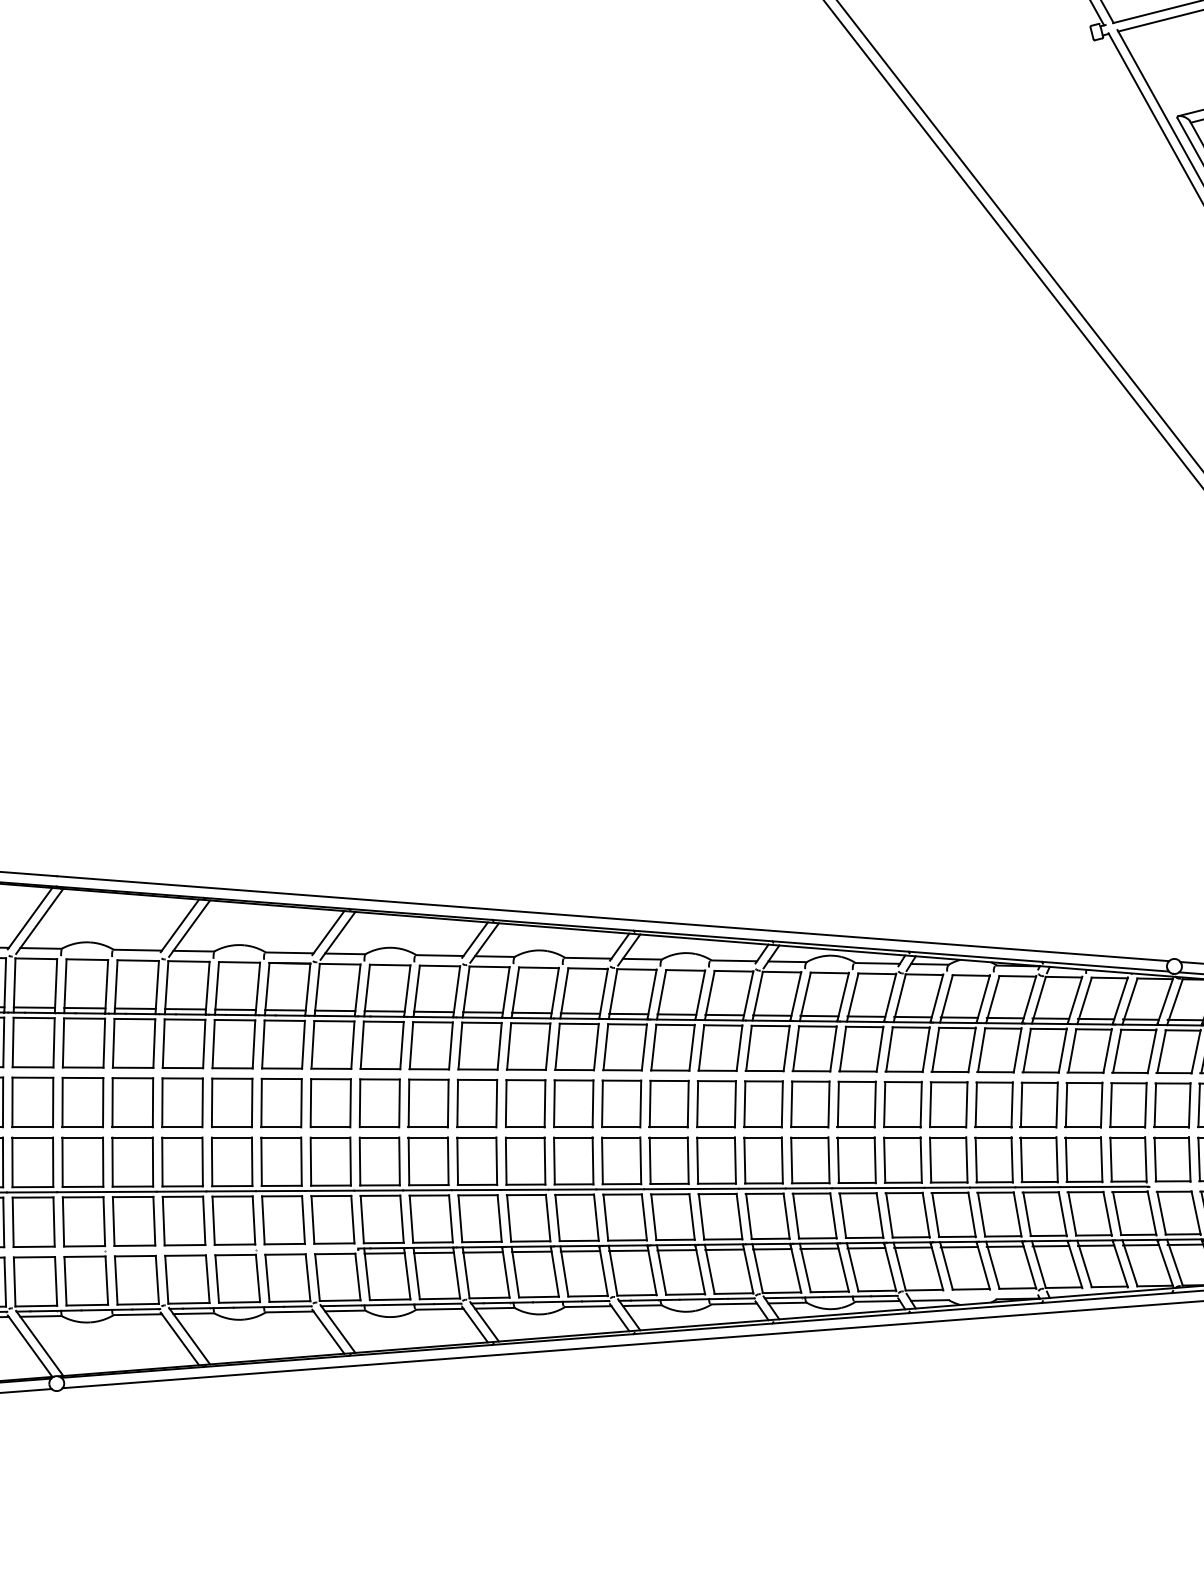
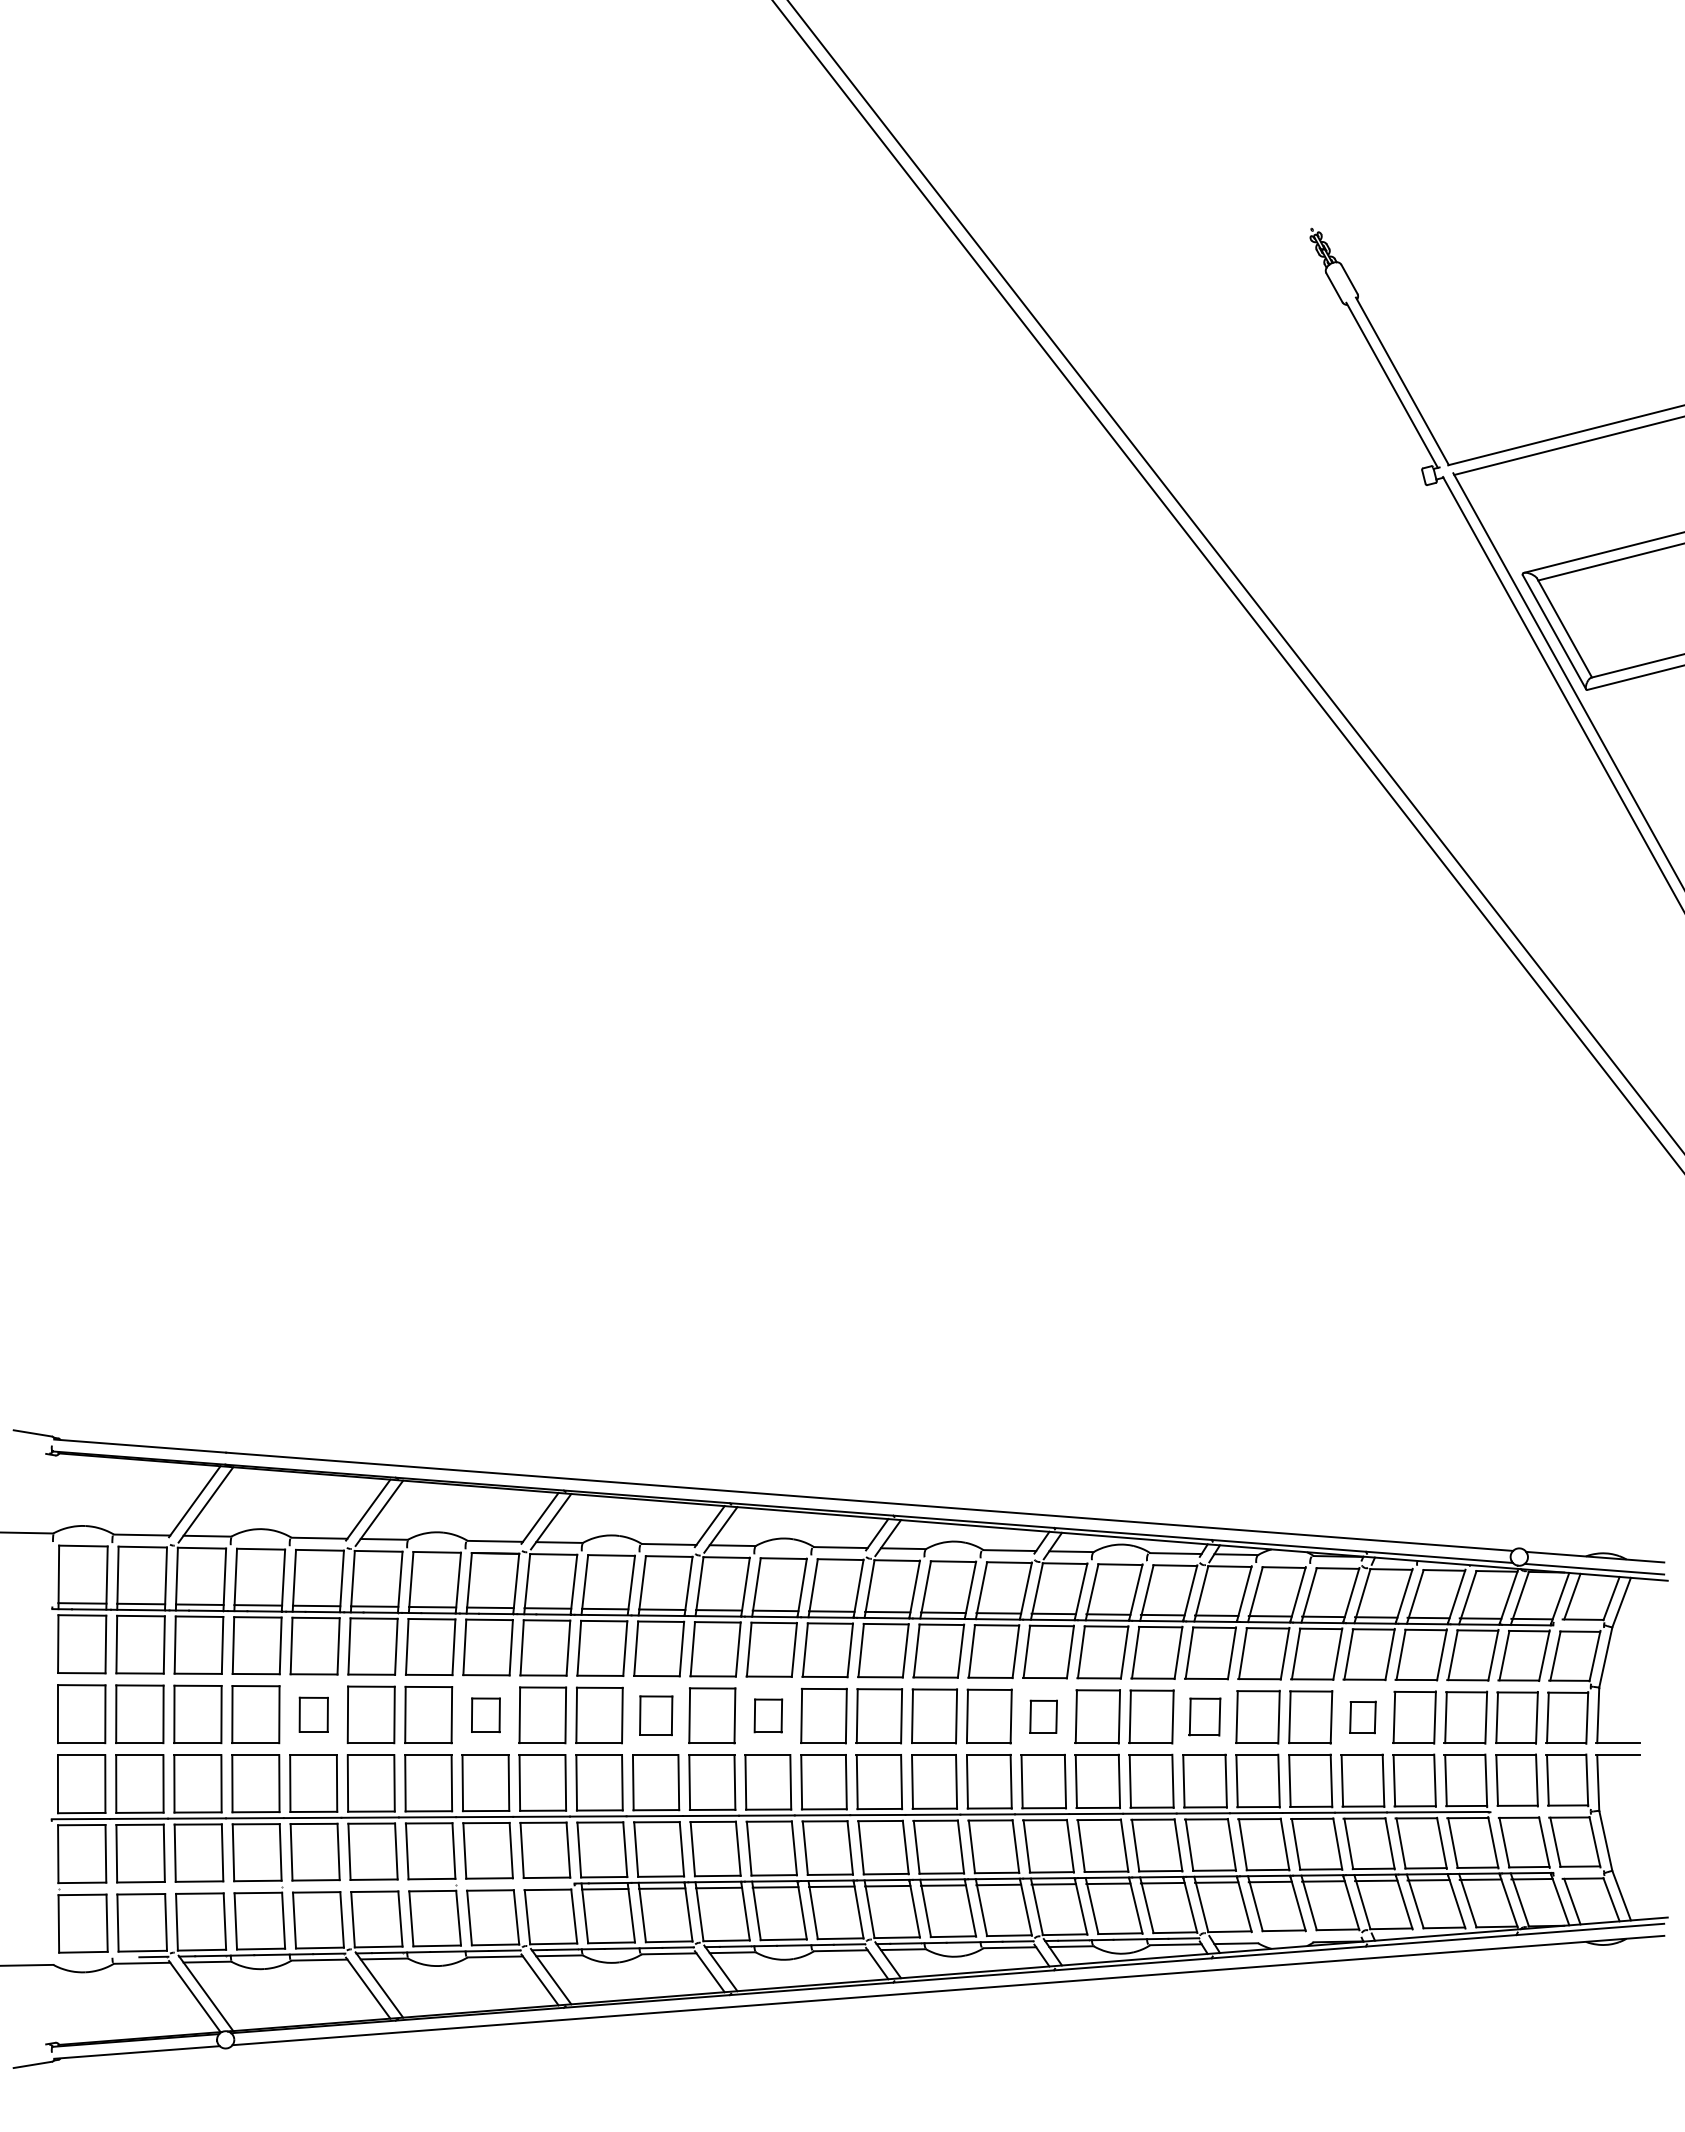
part: (132, 1102) -> (313, 1714), size x0.6
part: (281, 1103) -> (485, 1715), size x0.6
part: (429, 1103) -> (656, 1715), size x0.7
part: (525, 1103) -> (768, 1715), size x0.6
part: (763, 1104) -> (1043, 1716), size x0.6
part: (902, 1104) -> (1204, 1716), size x0.7
part: (1038, 1105) -> (1362, 1717), size x0.6

